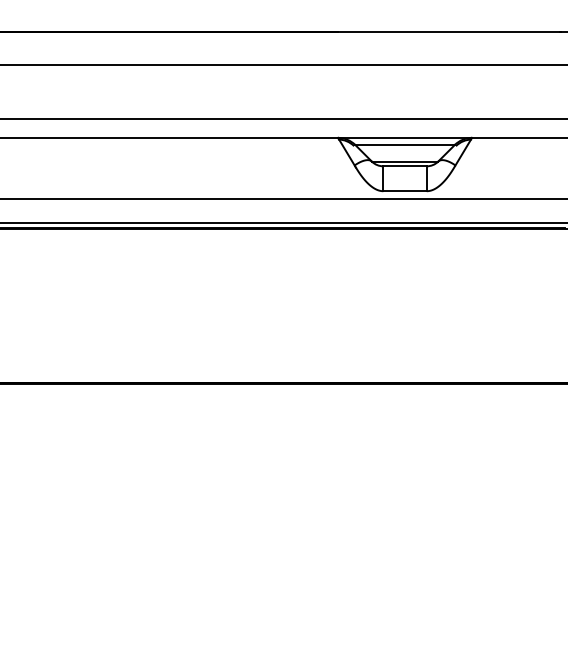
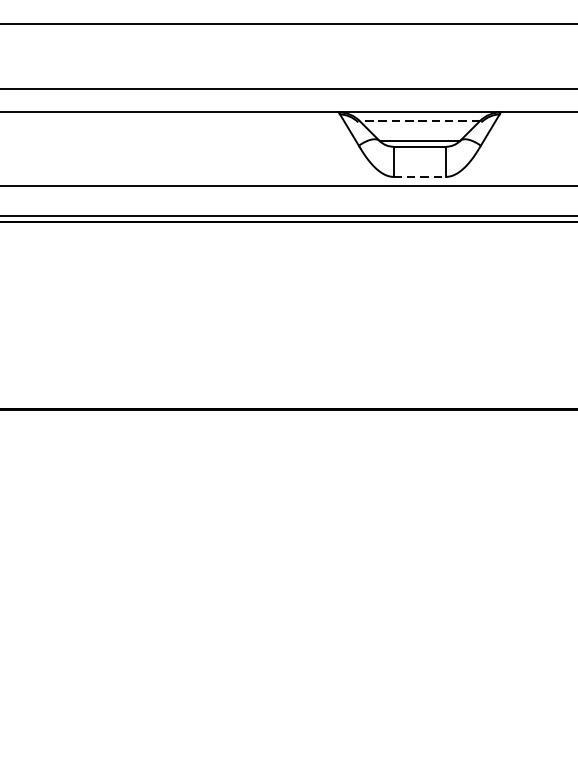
line: (405, 145) -> (420, 121), solid -> dashed
line: (405, 191) -> (420, 177), solid -> dashed

